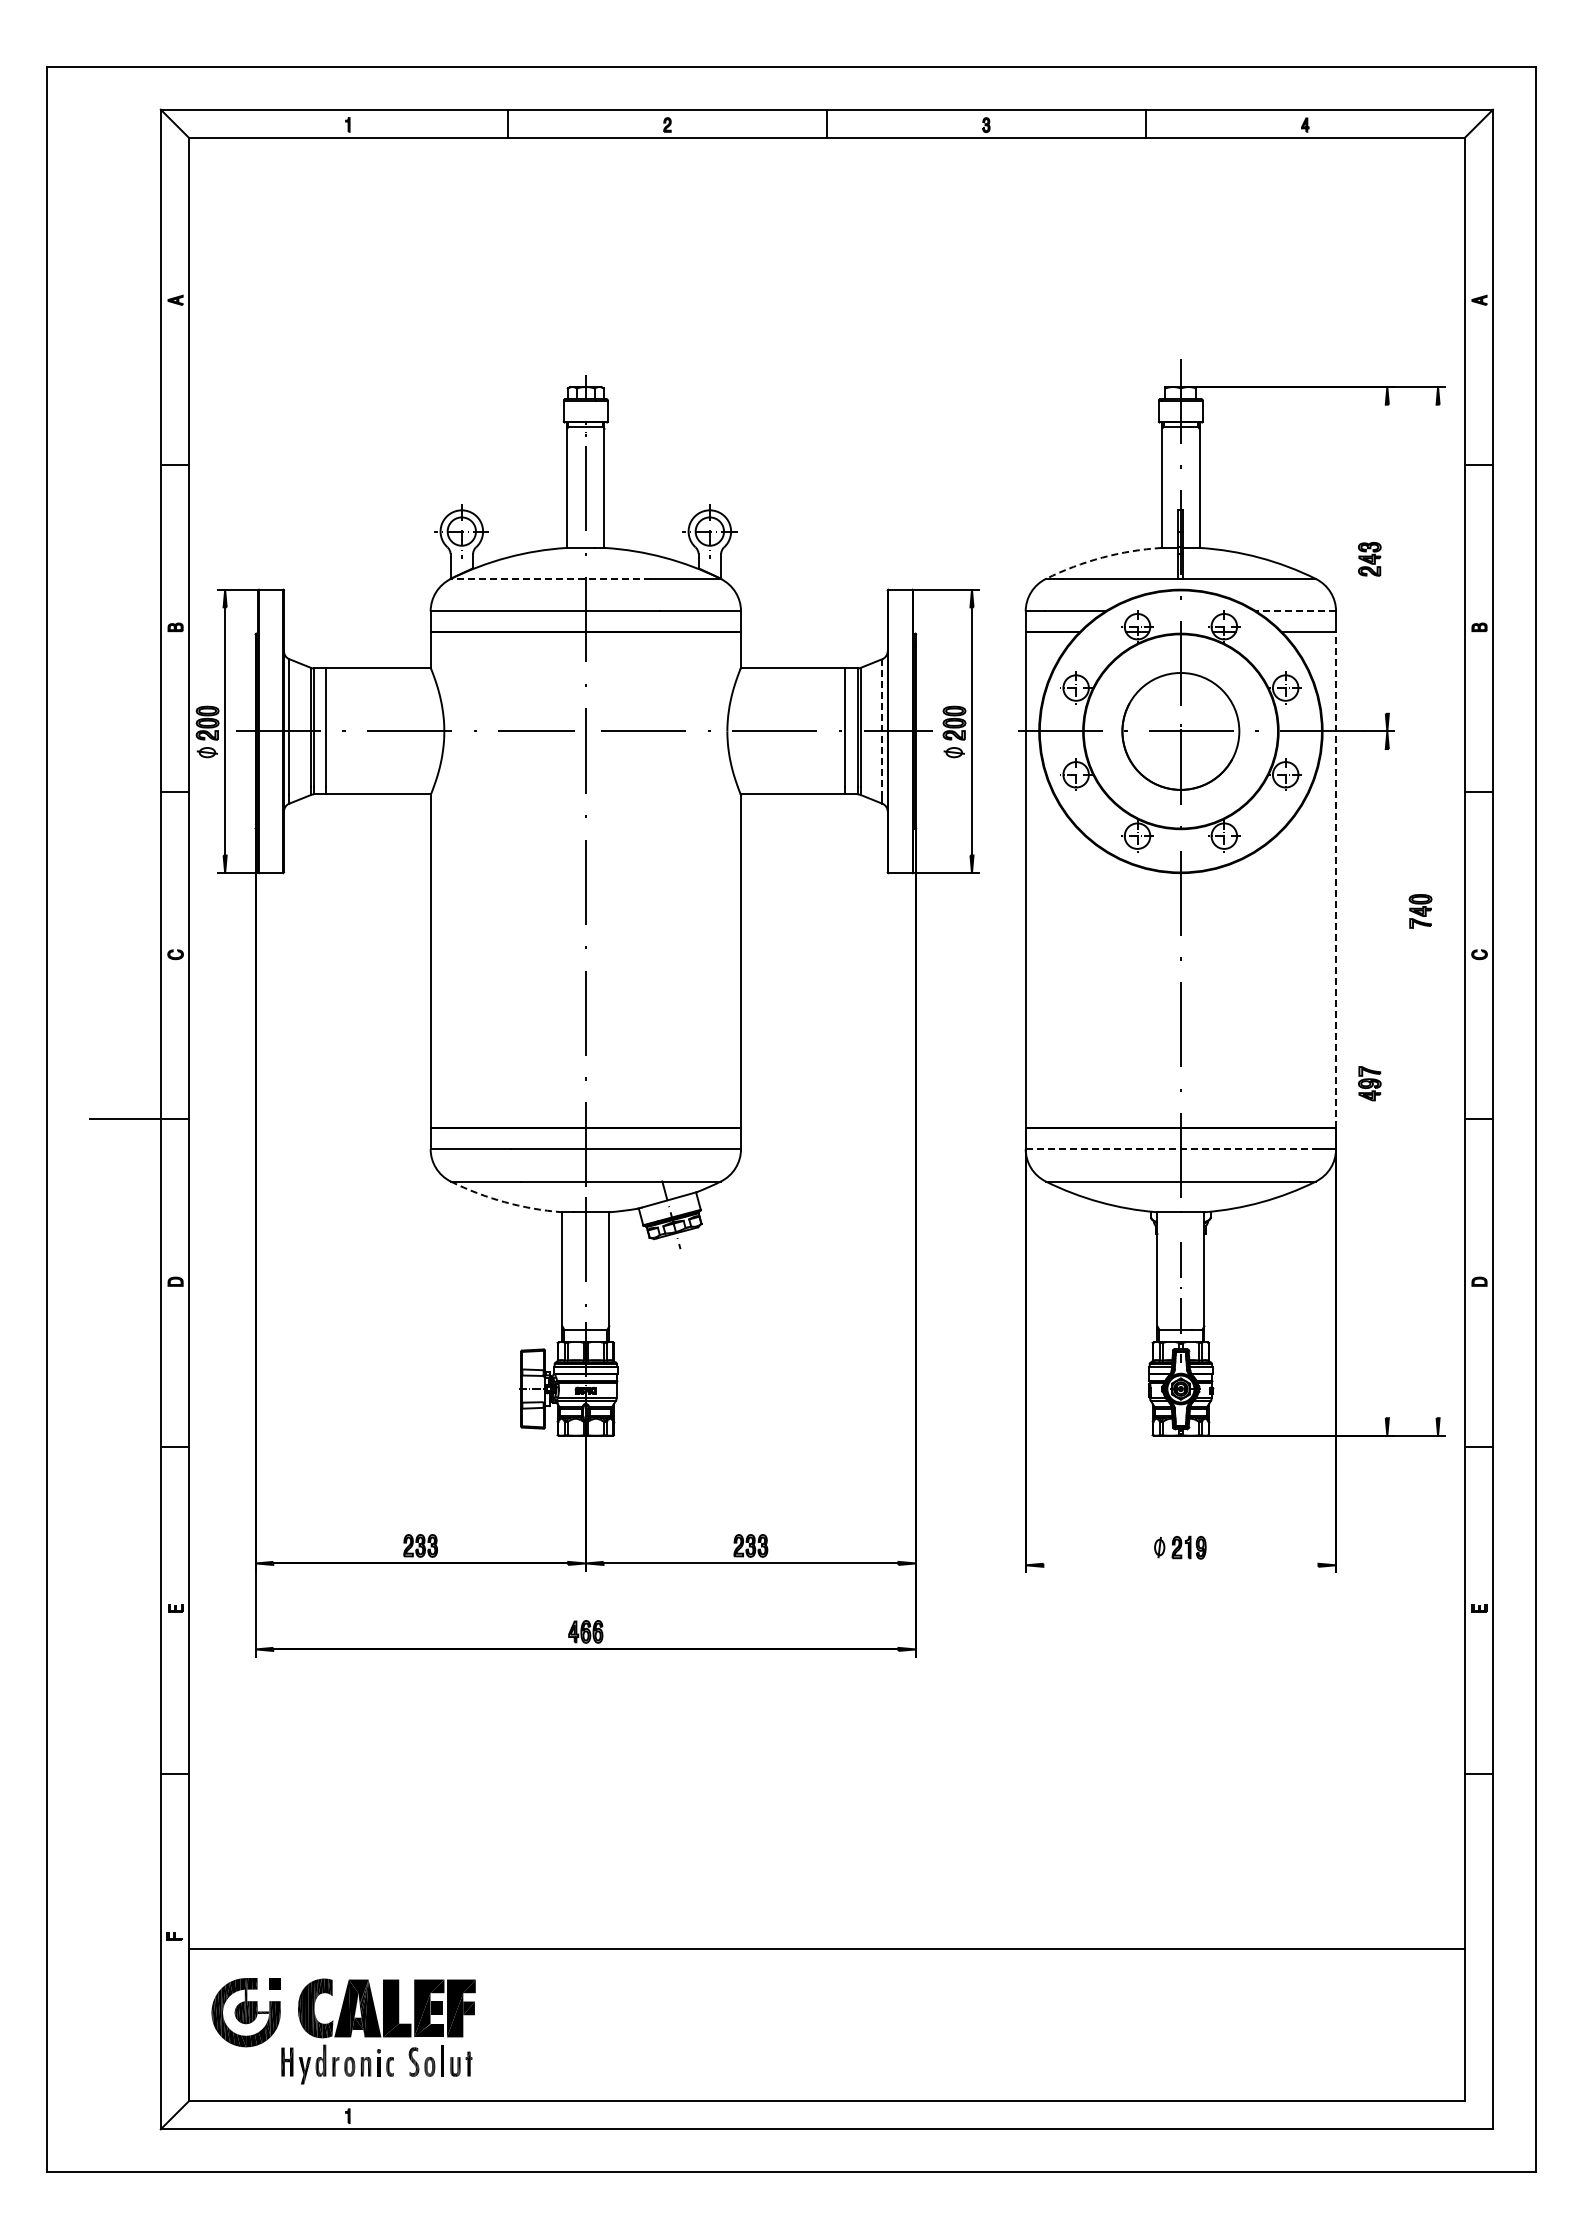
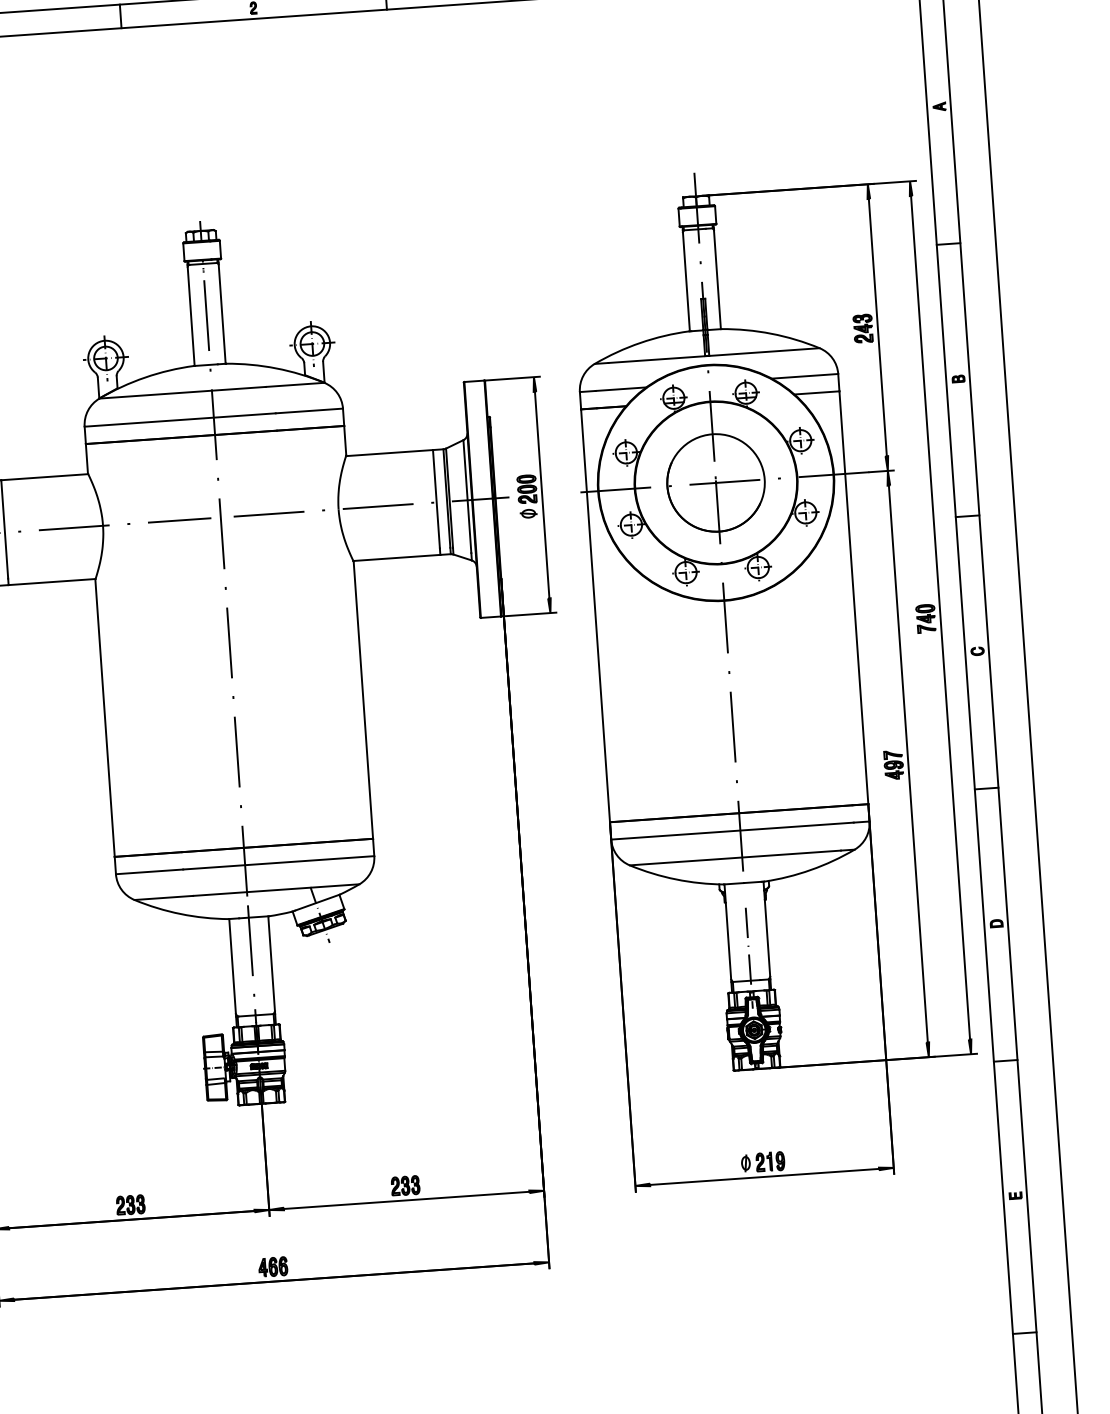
arc: (1102, 557) -> (640, 342), dashed -> solid
line: (1387, 558) -> (877, 326), added
line: (550, 579) -> (182, 393), dashed -> solid
line: (1296, 611) -> (805, 376), dashed -> solid
line: (882, 727) -> (467, 497), dashed -> solid
line: (1336, 879) -> (854, 597), dashed -> solid
line: (1438, 911) -> (940, 617), added
line: (1387, 1083) -> (908, 763), added
line: (1171, 1149) -> (732, 831), dashed -> solid
arc: (504, 1202) -> (180, 914), dashed -> solid
line: (1180, 1565) -> (764, 1177), added

